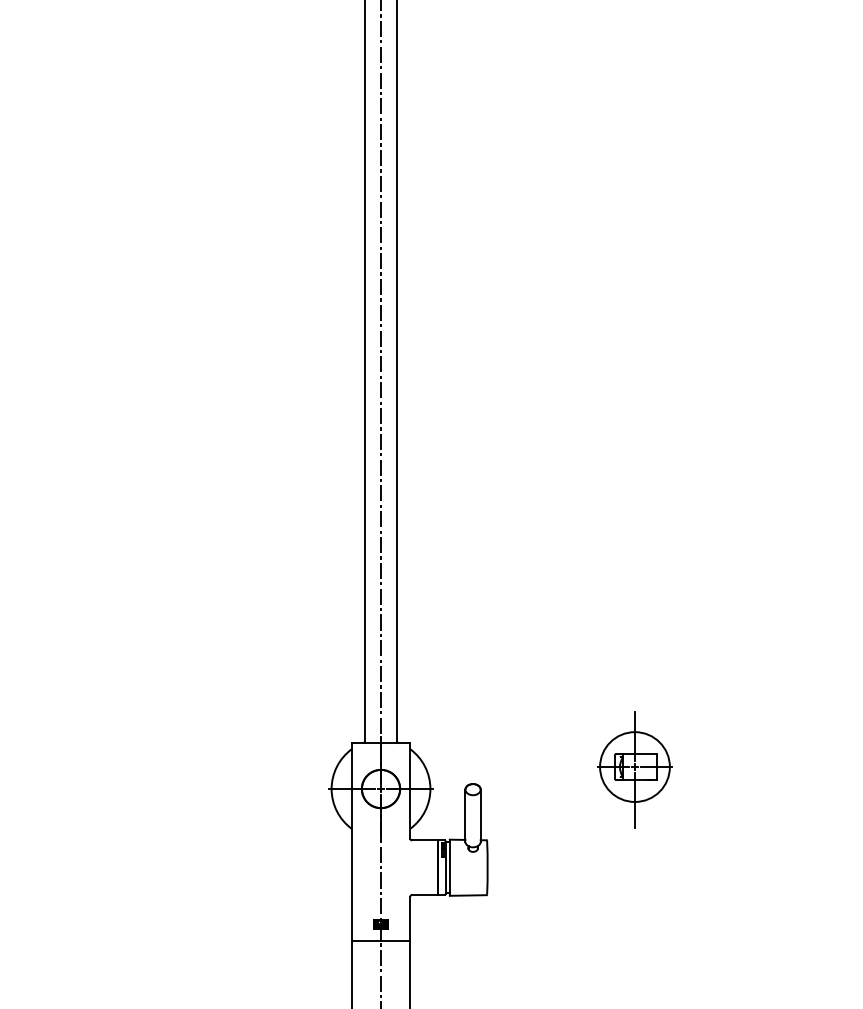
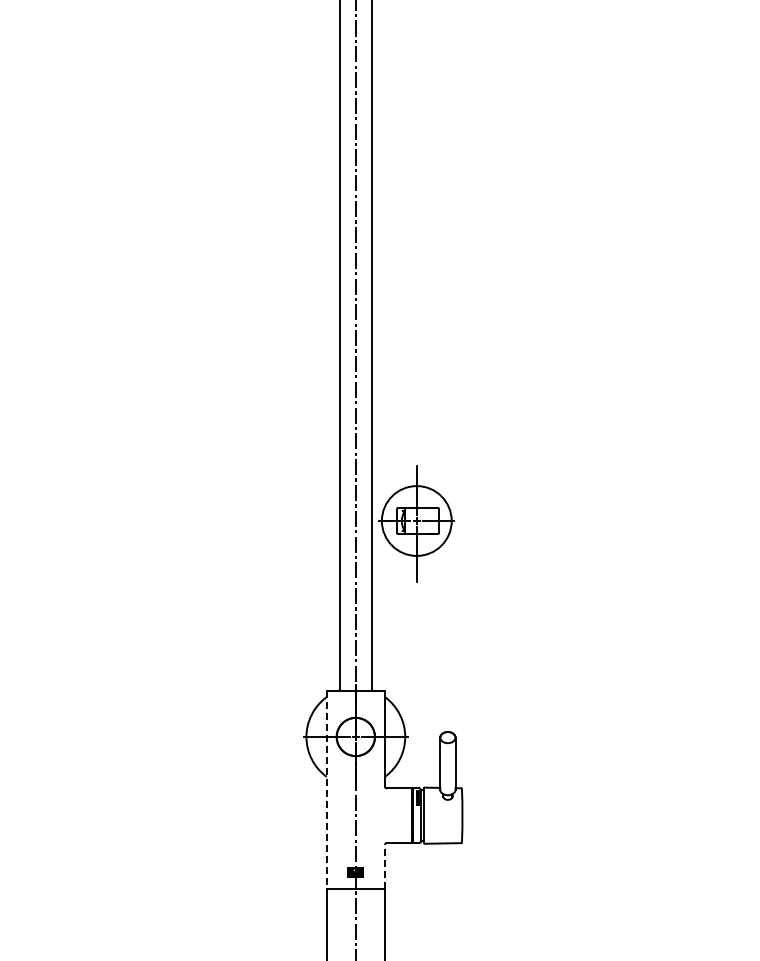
part: (634, 769) -> (416, 523), moved
line: (351, 842) -> (326, 790), solid -> dashed
line: (410, 918) -> (385, 866), solid -> dashed

